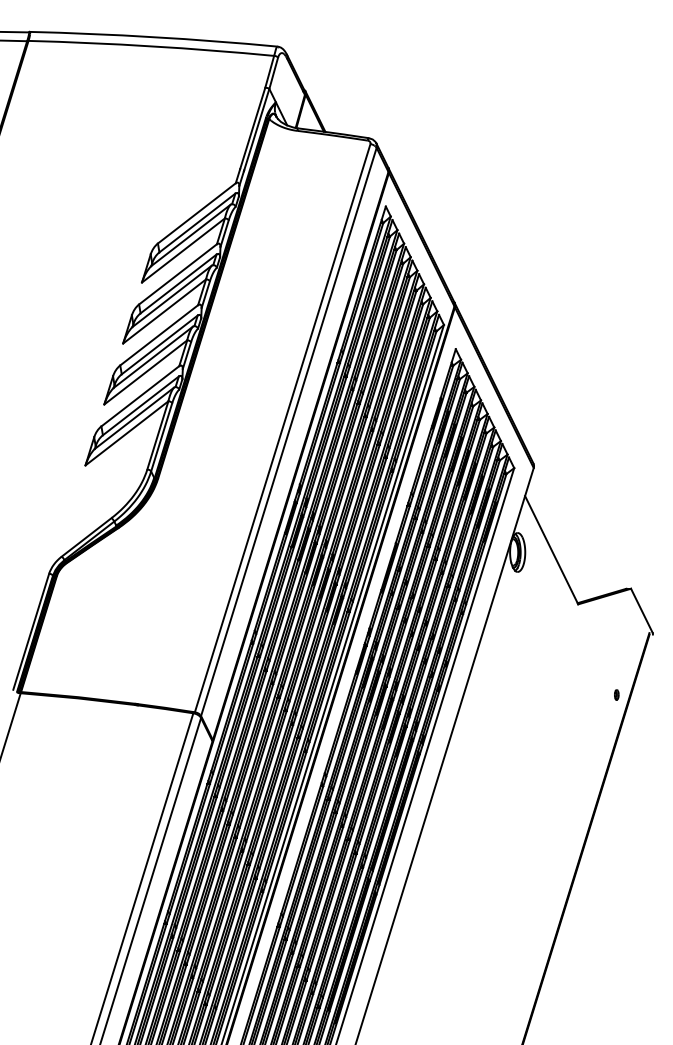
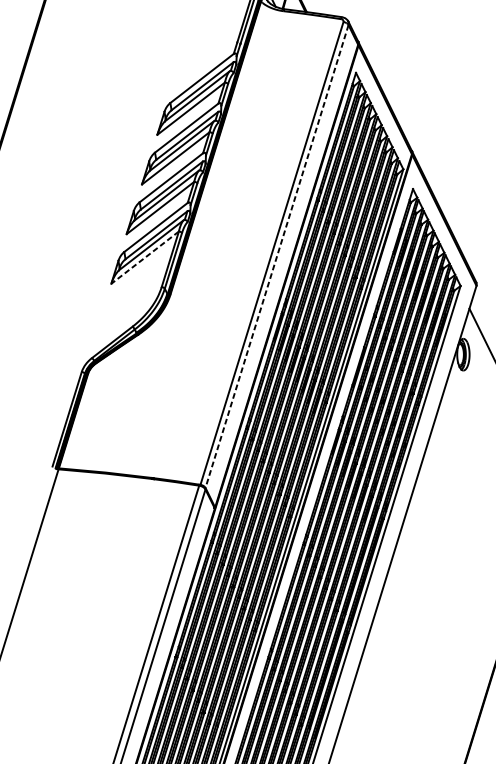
line: (288, 432) -> (276, 256), solid -> dashed
line: (126, 433) -> (144, 257), solid -> dashed

